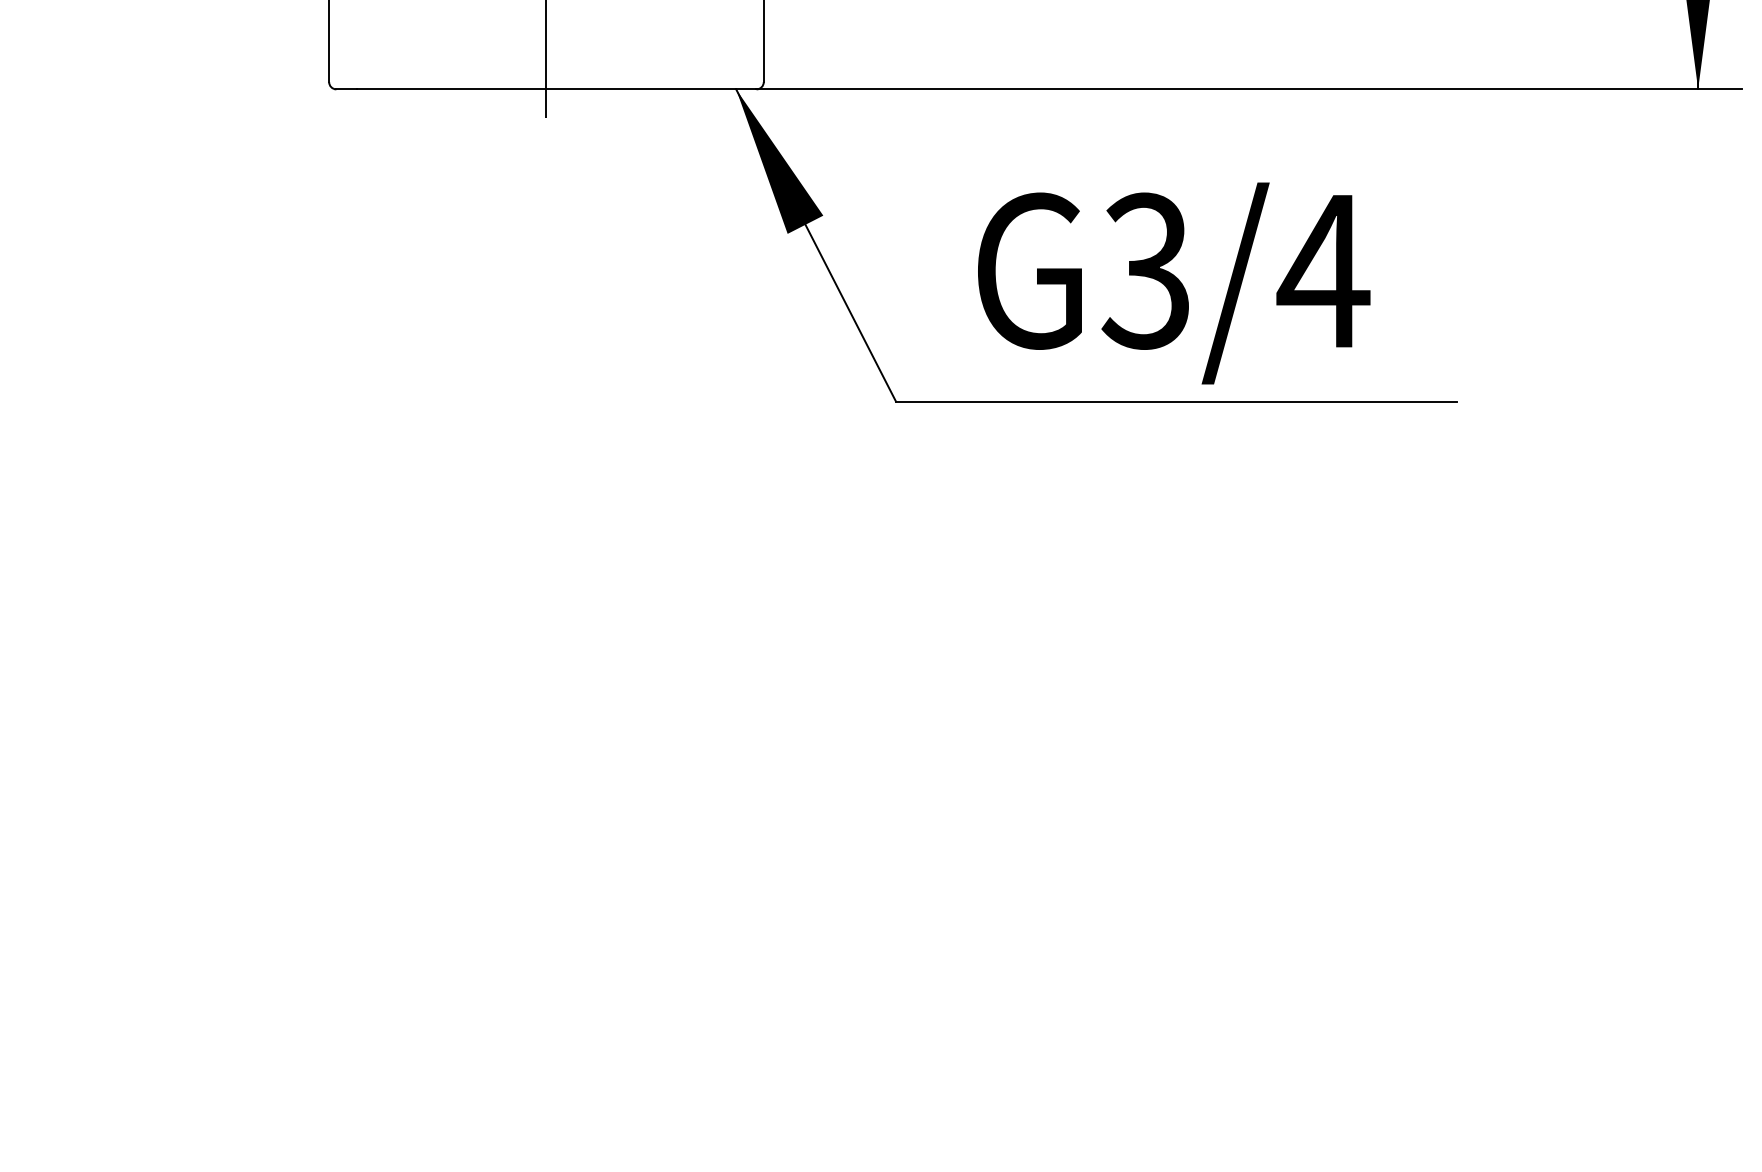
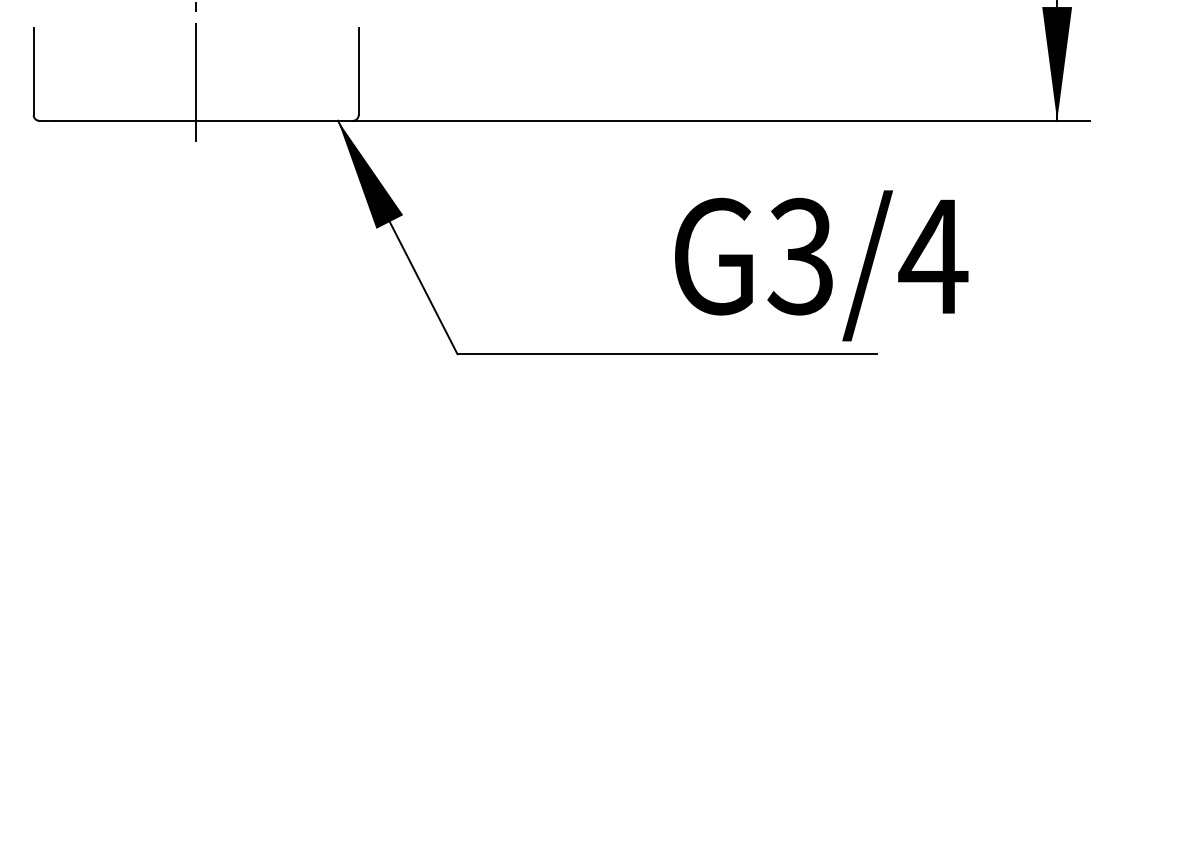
text: (1174, 283) -> (821, 265), moved

